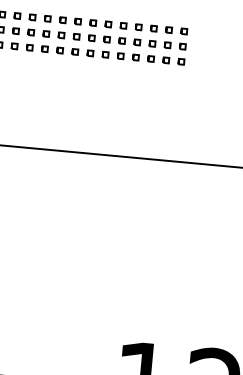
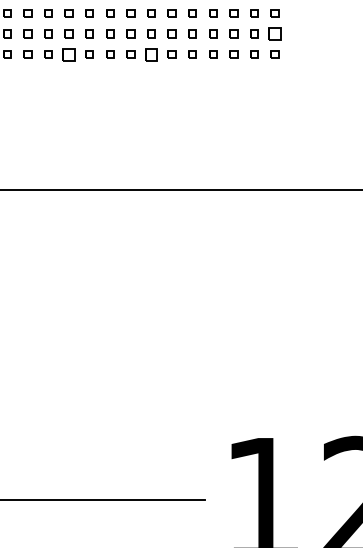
part: (182, 46) -> (274, 33), size x1.6
part: (29, 47) -> (68, 54), size x1.6
part: (90, 53) -> (151, 54), size x1.6

